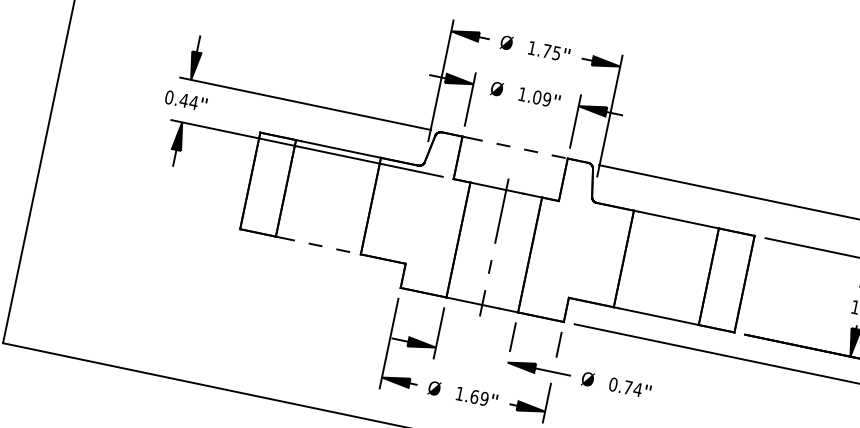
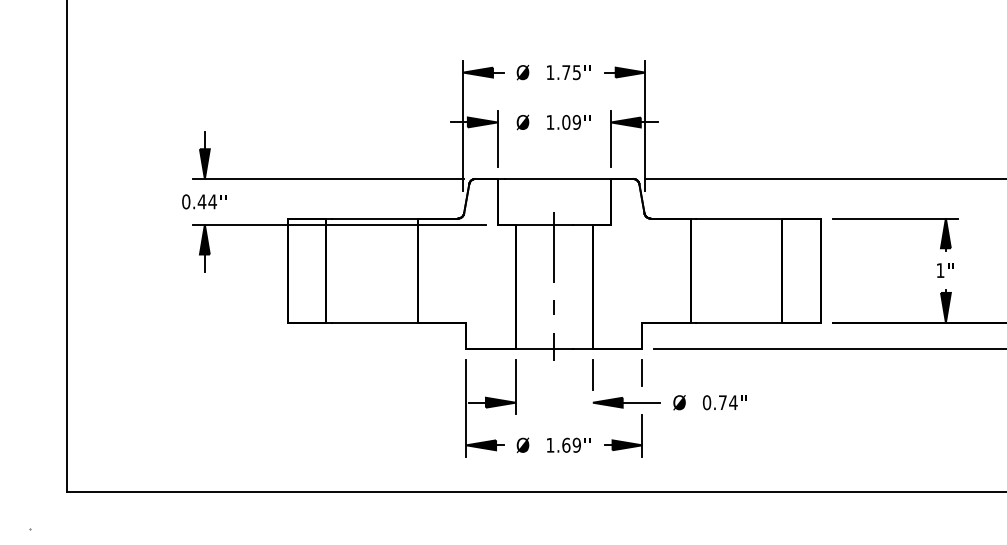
line: (519, 147) -> (558, 178), dashed -> solid
line: (321, 246) -> (375, 322), dashed -> solid

